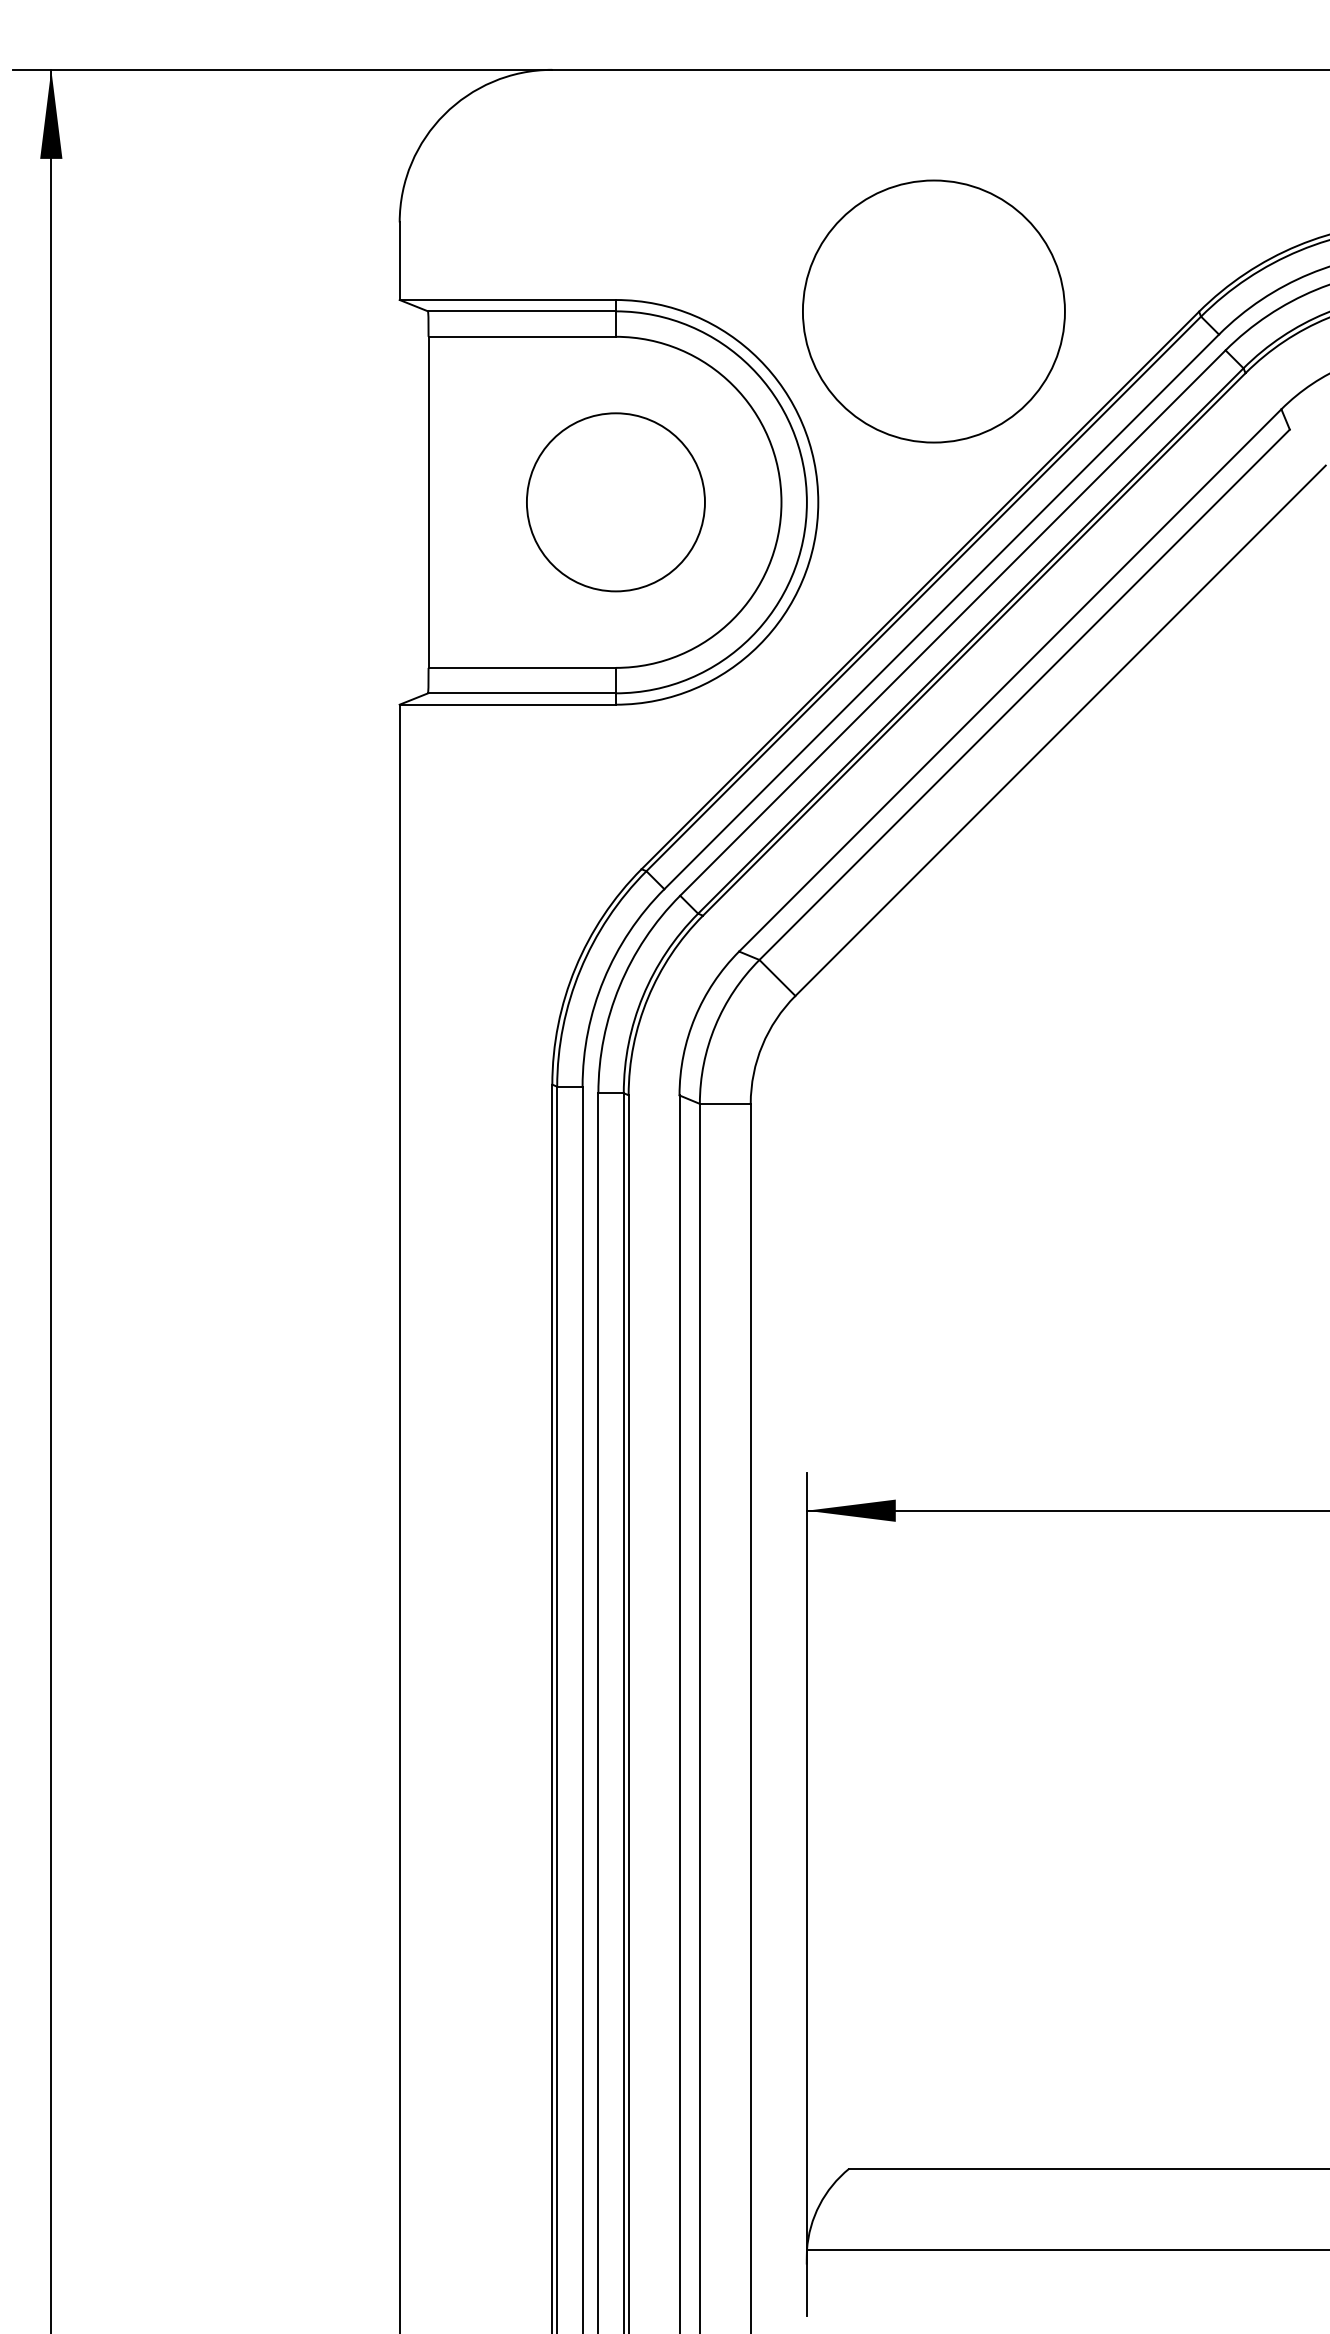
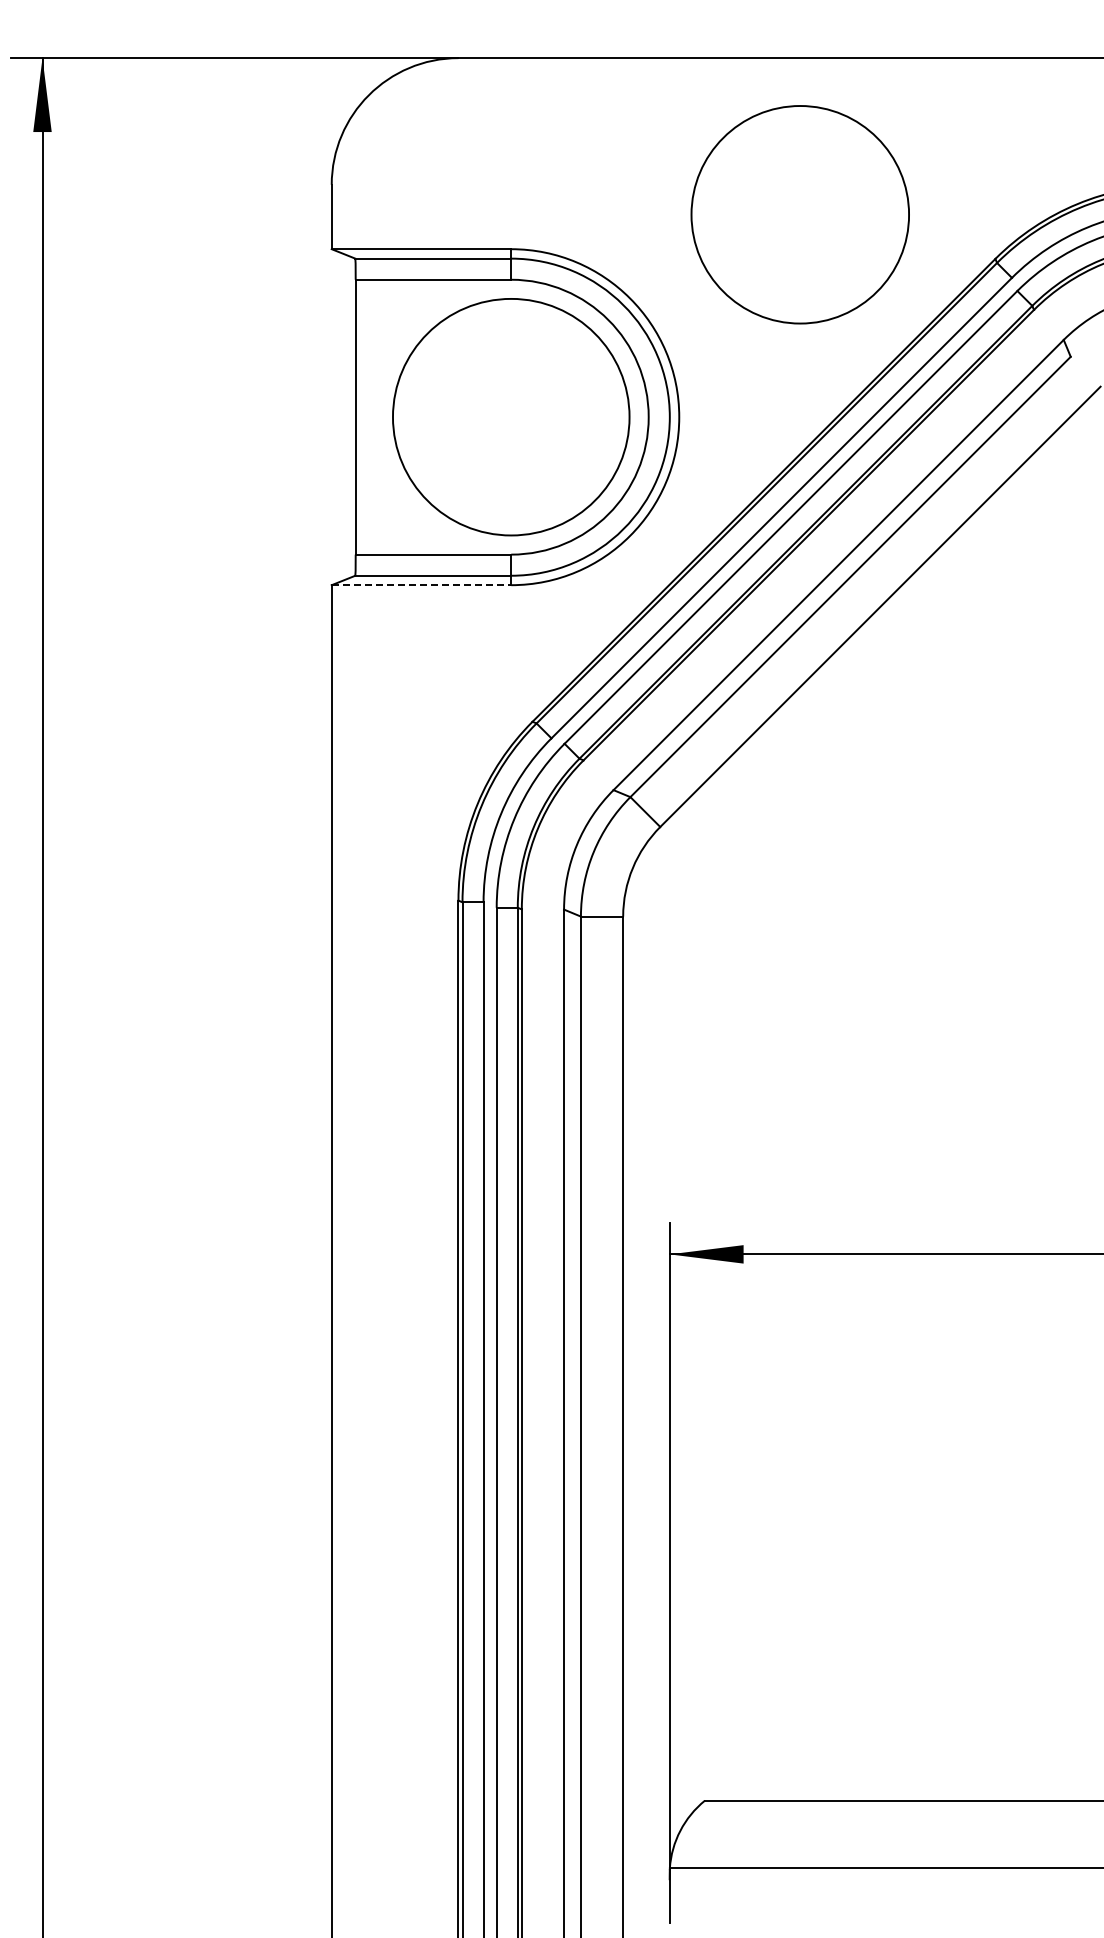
circle: (933, 311) -> (799, 214), moved
circle: (616, 502) -> (511, 417), size x1.6
line: (507, 705) -> (421, 585), solid -> dashed

